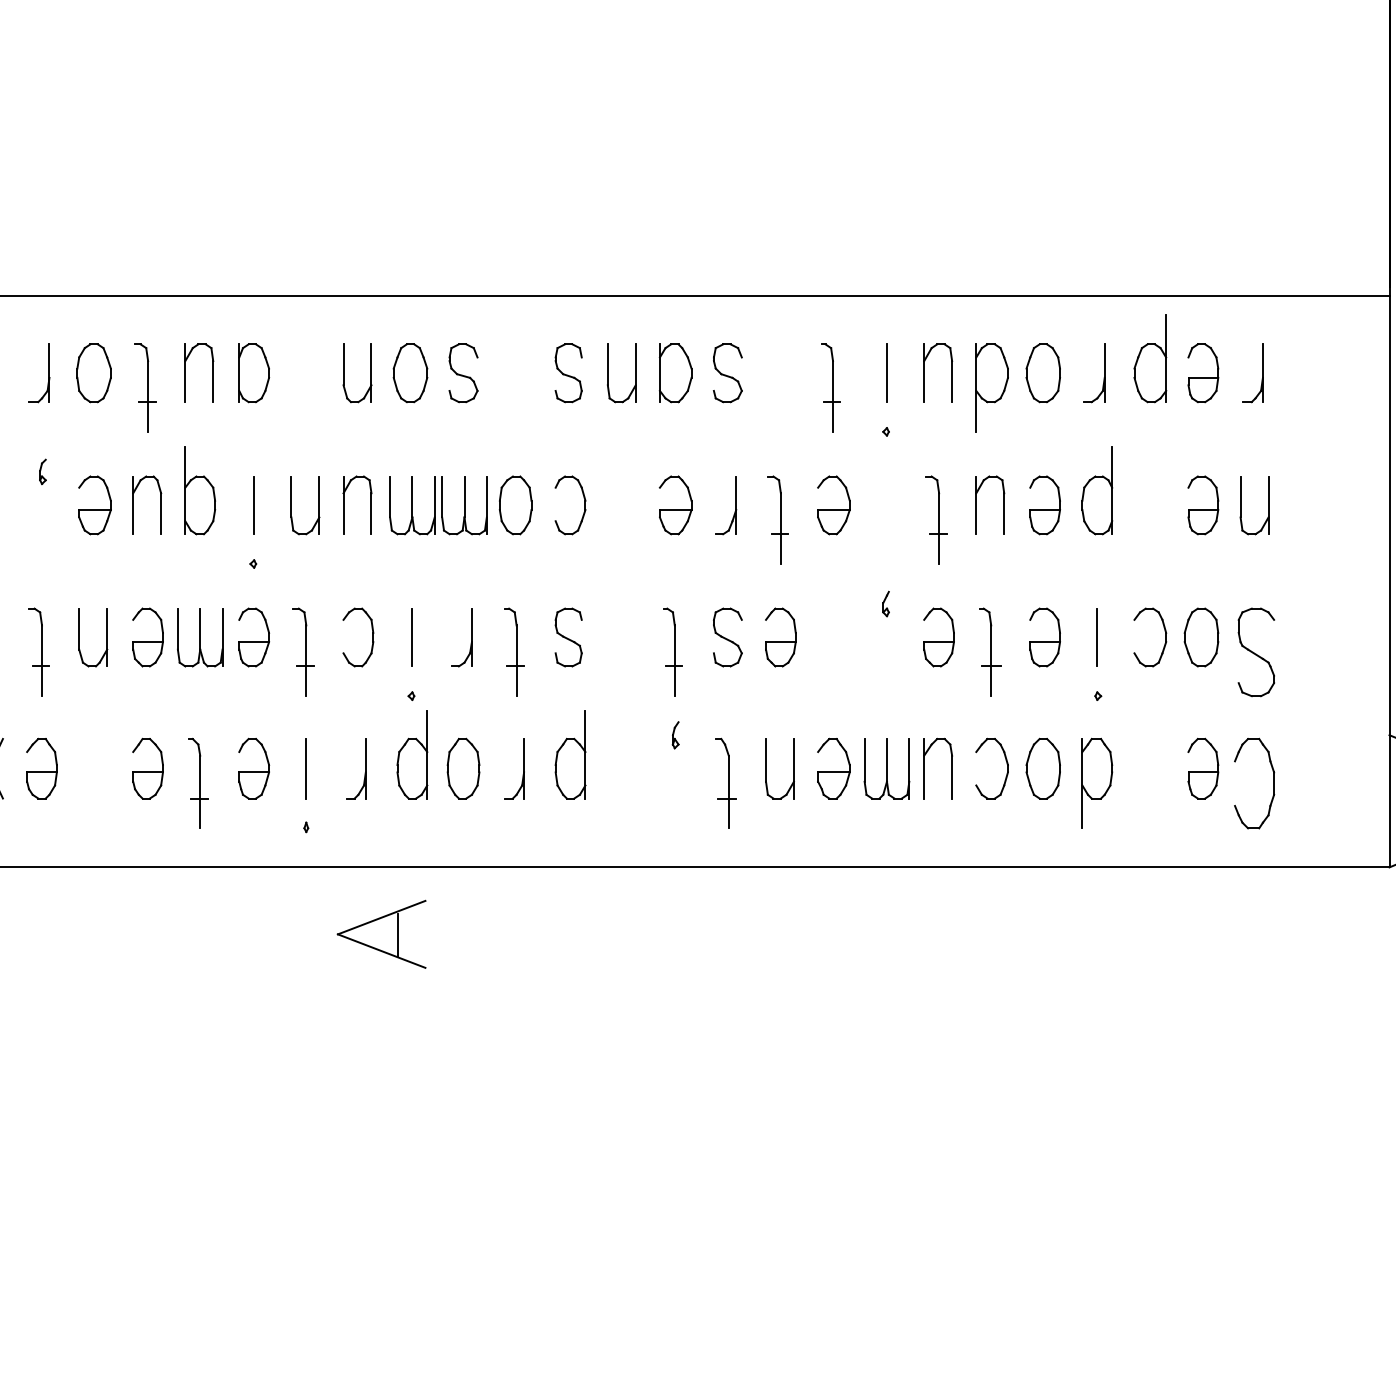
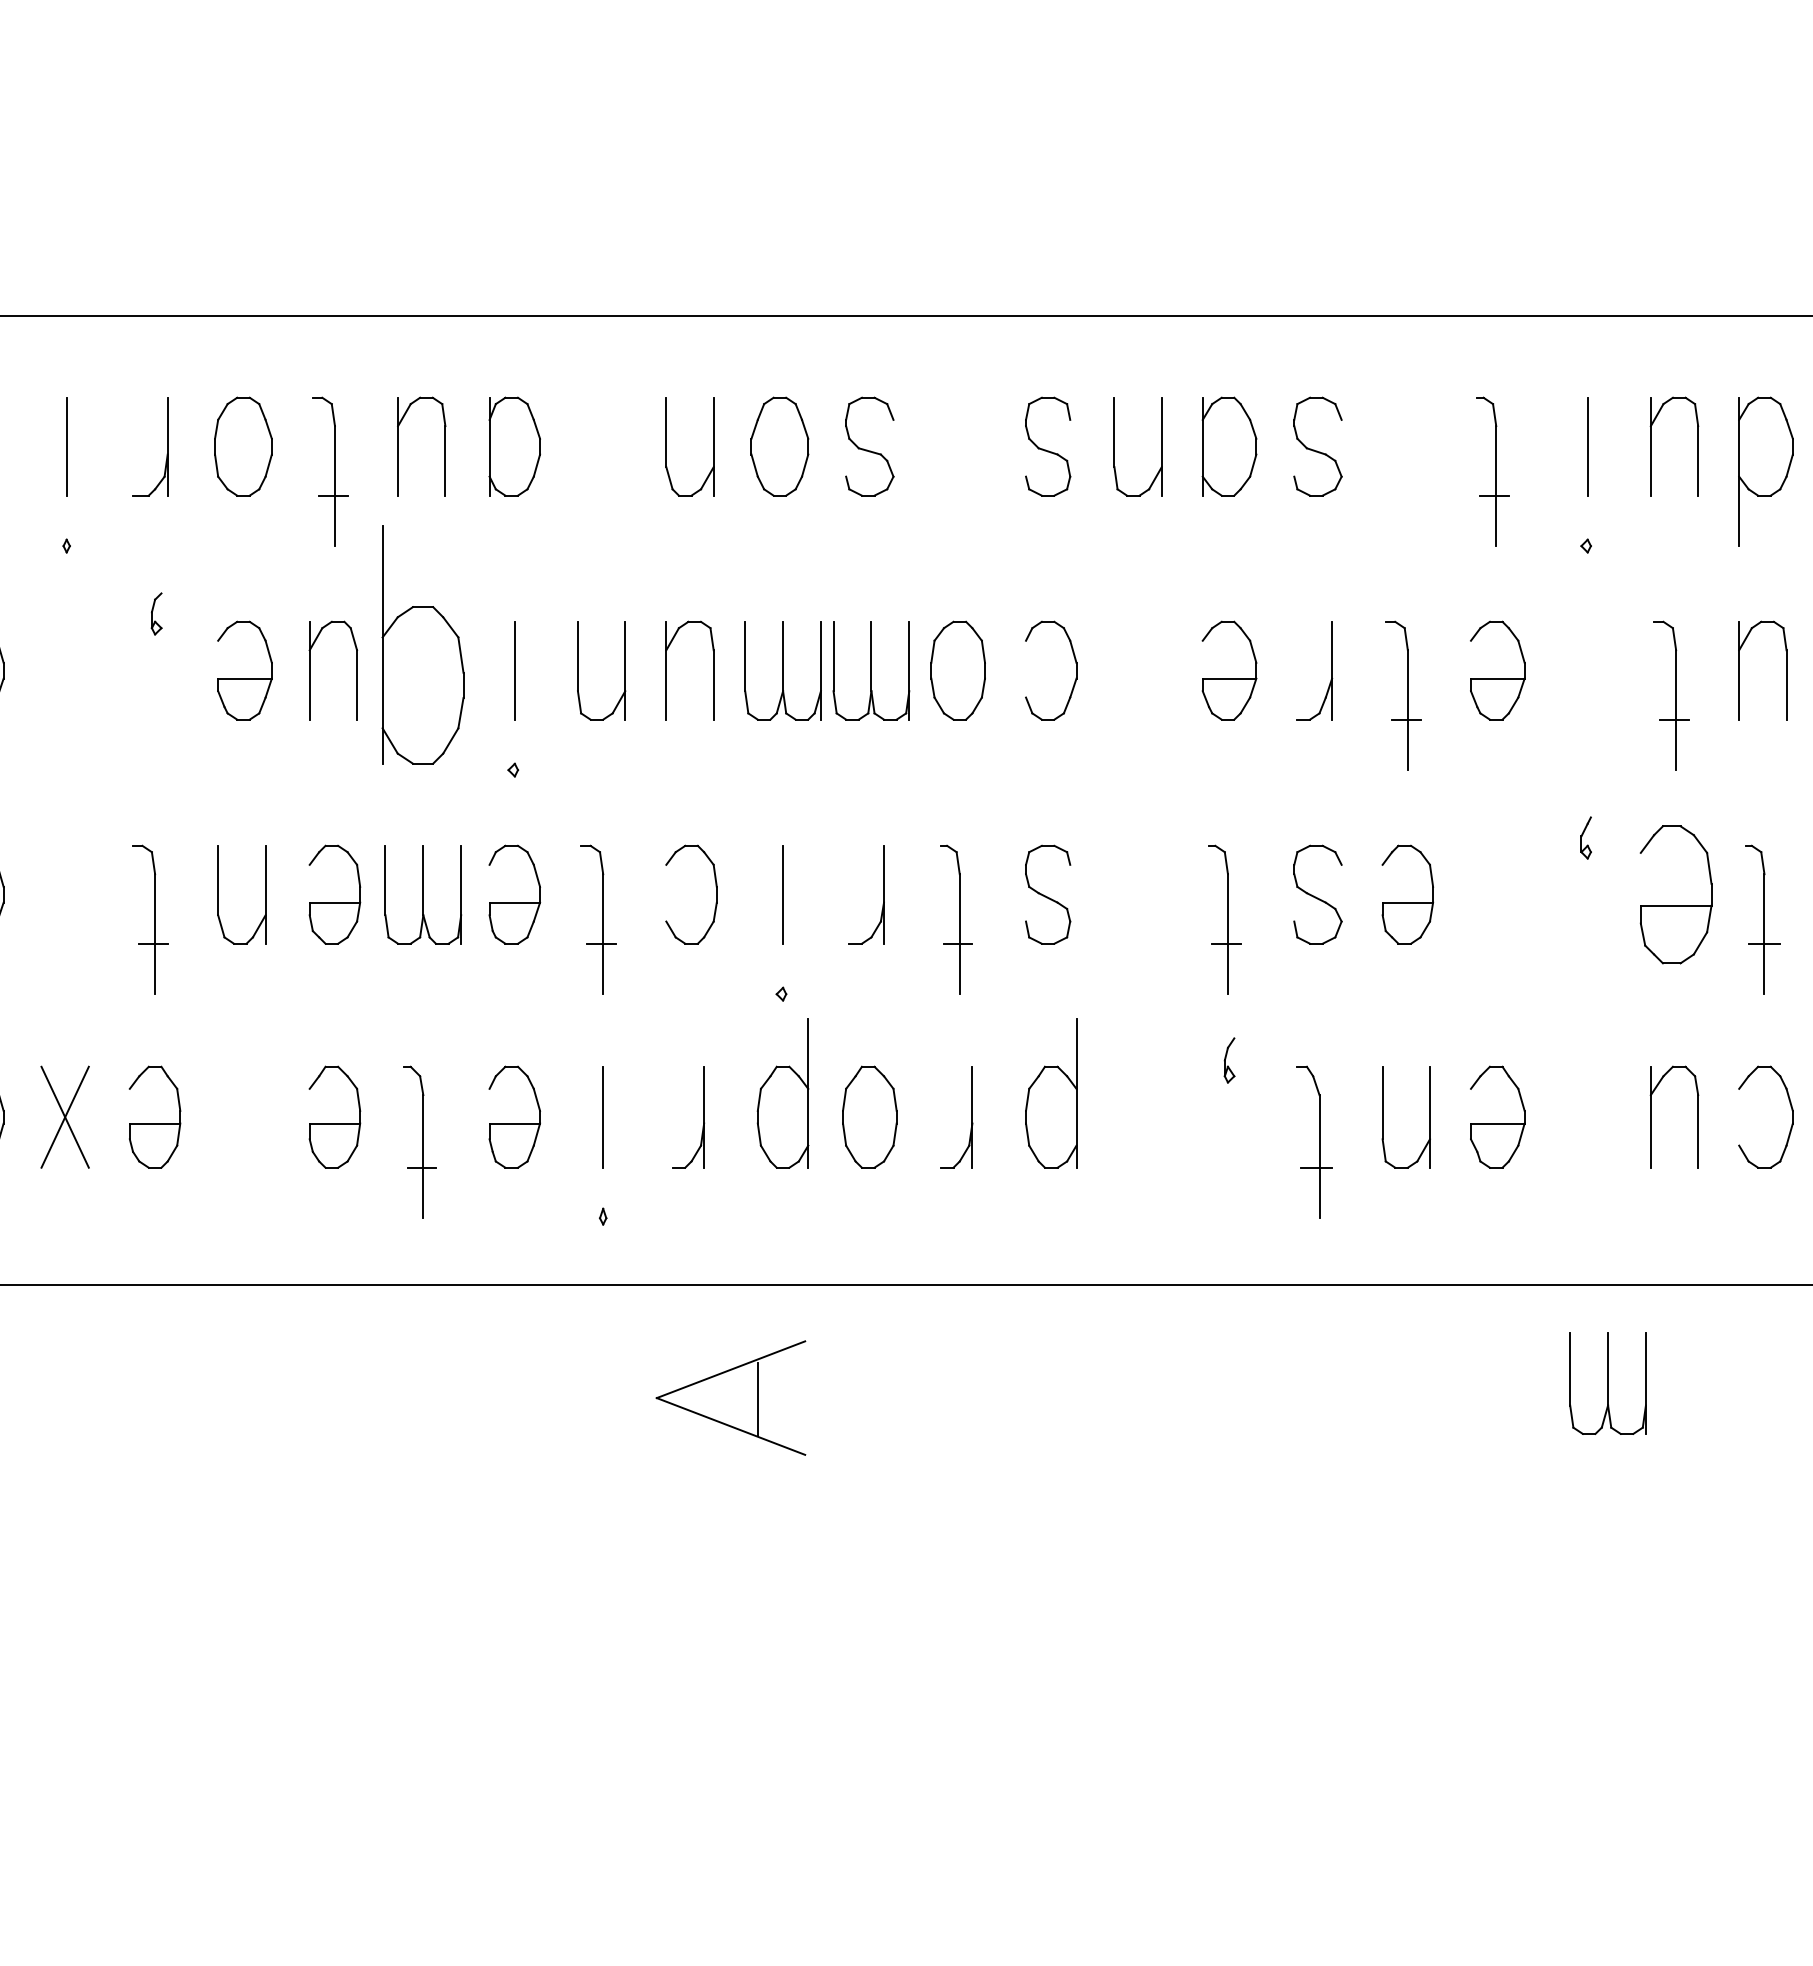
part: (200, 490) -> (423, 645), size x1.6
part: (938, 637) -> (1675, 894), size x1.4
part: (886, 768) -> (1607, 1383), moved

